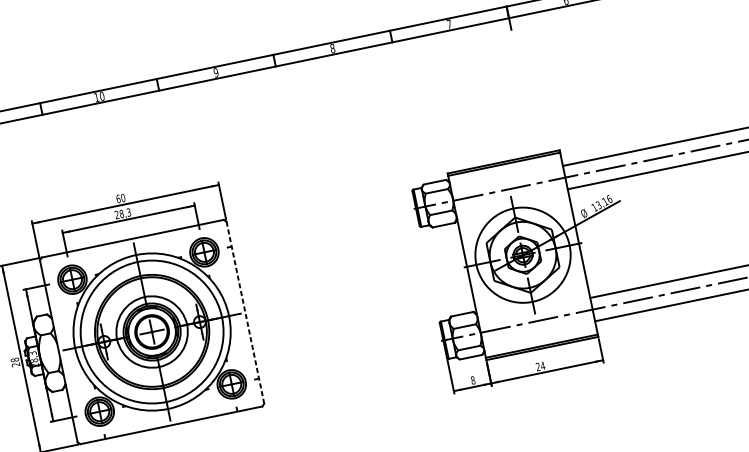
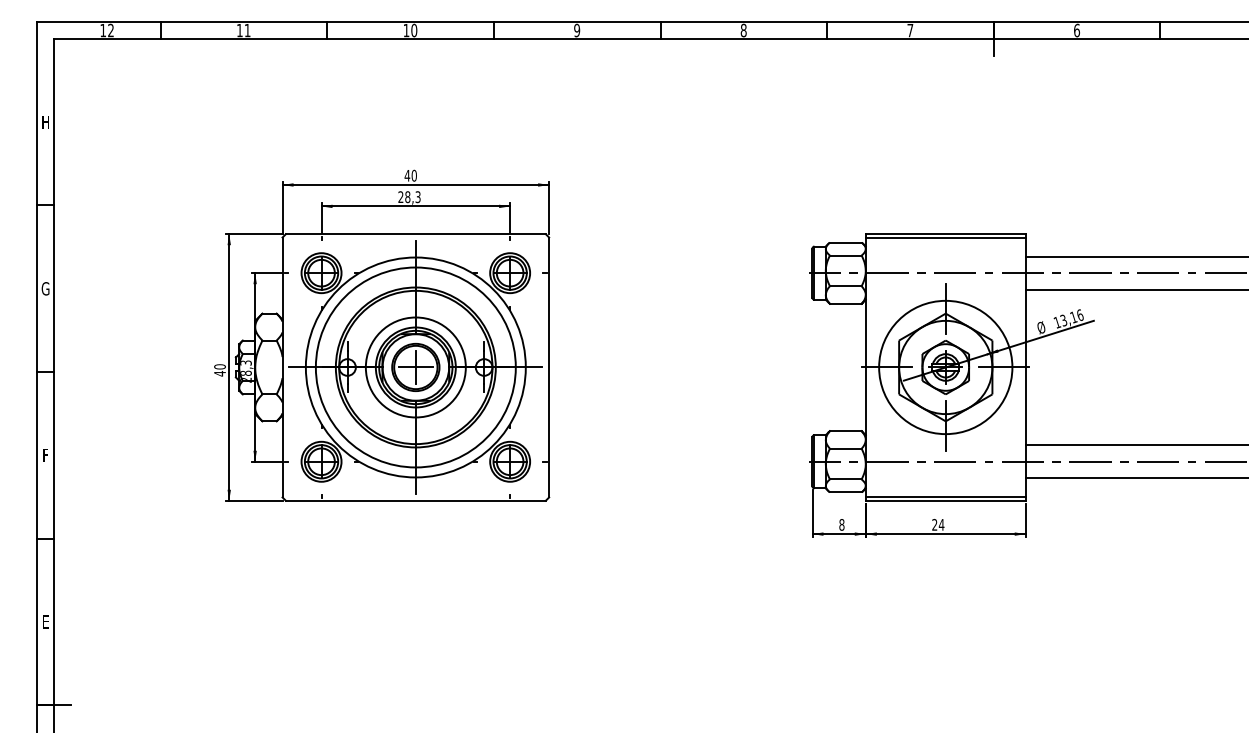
text: (118, 198) -> (407, 175), 60 -> 40
line: (245, 312) -> (549, 367), dashed -> solid
text: (15, 362) -> (219, 370), 28 -> 40

